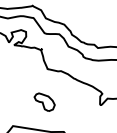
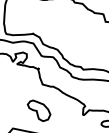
part: (43, 101) -> (38, 110), size x1.43

